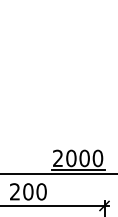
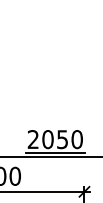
text: (84, 158) -> (62, 139), 2000 -> 2050

